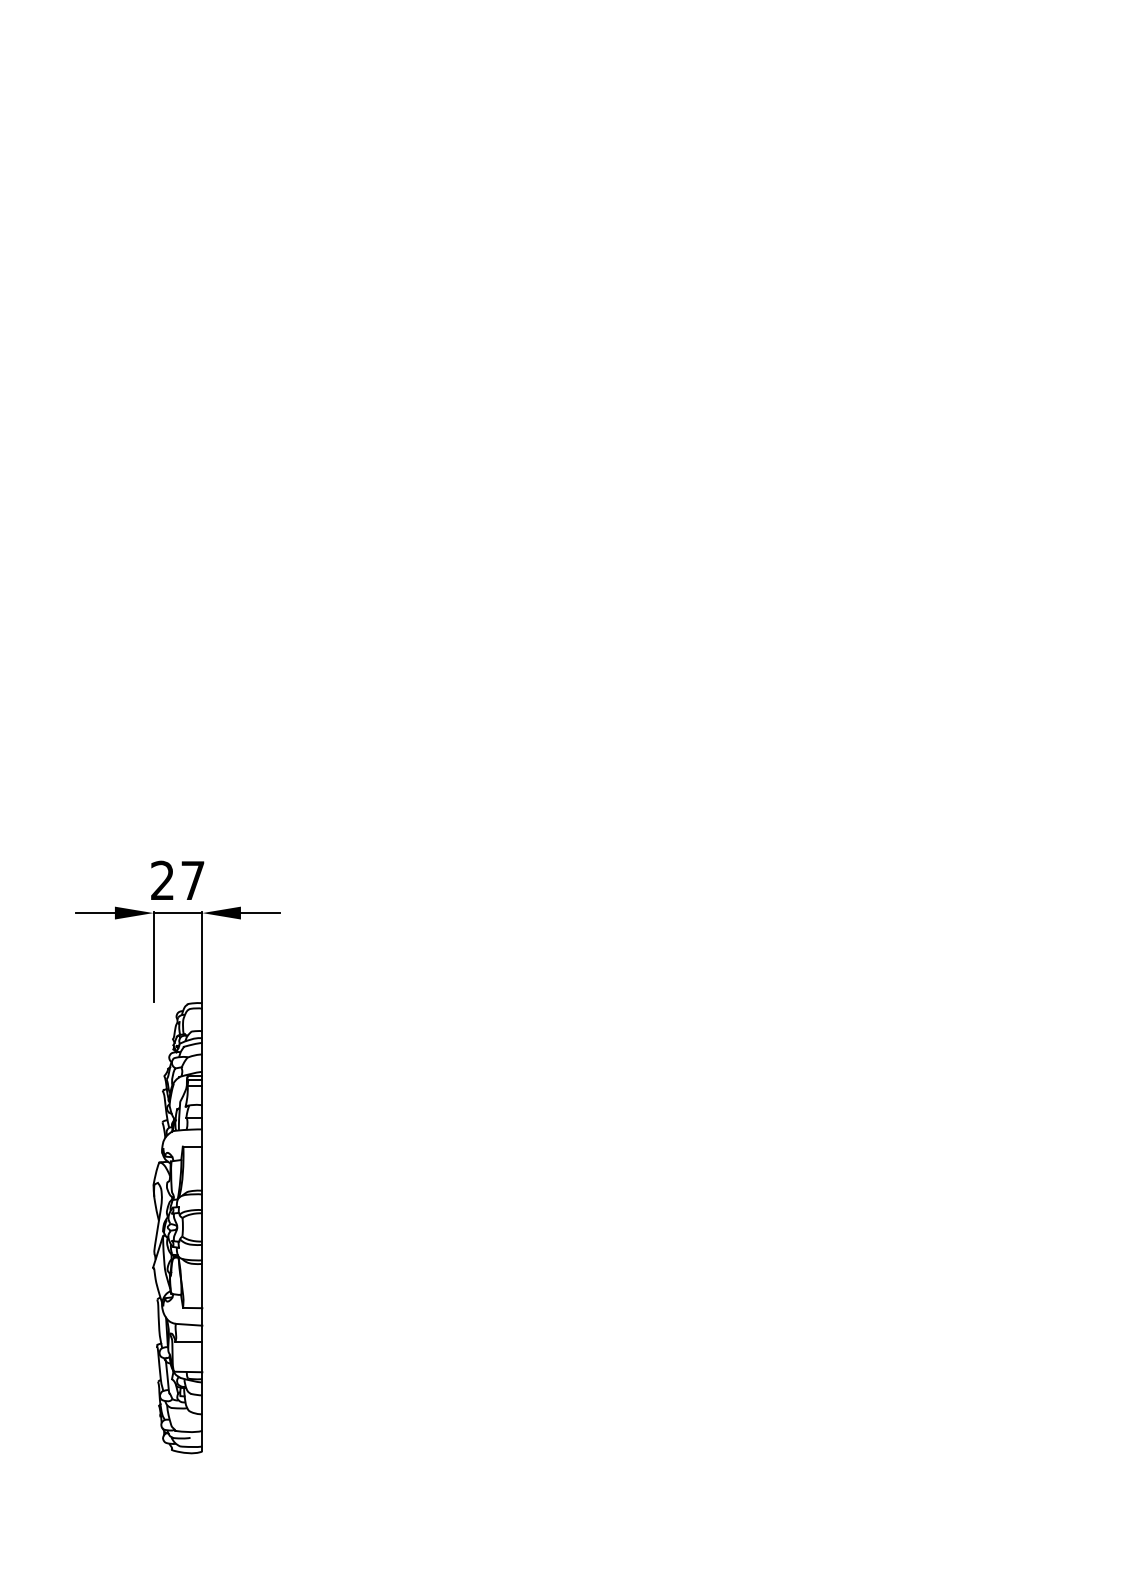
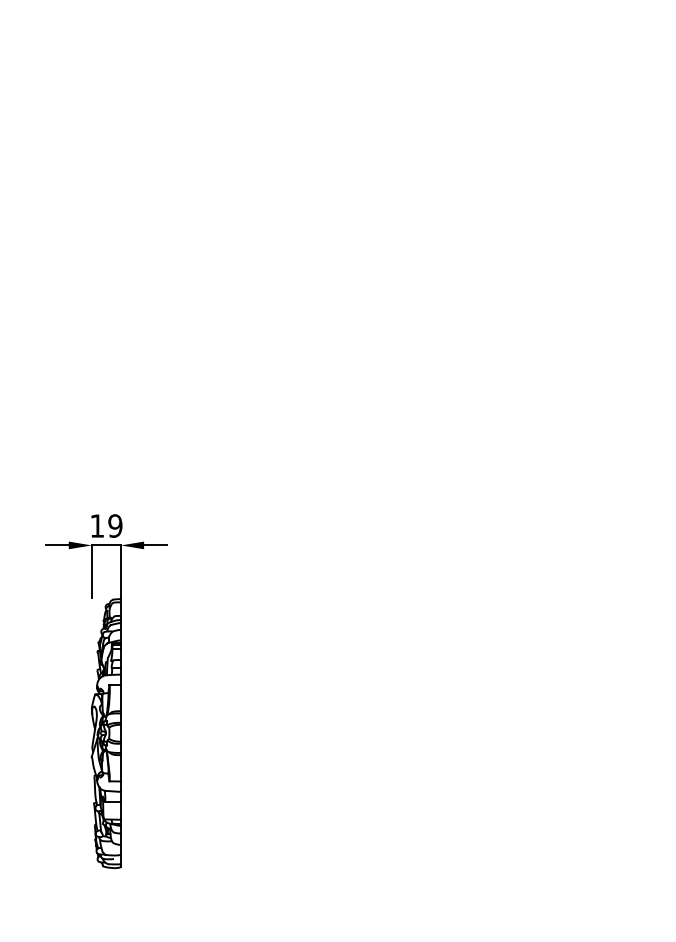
text: (178, 879) -> (106, 525), 27 -> 19

